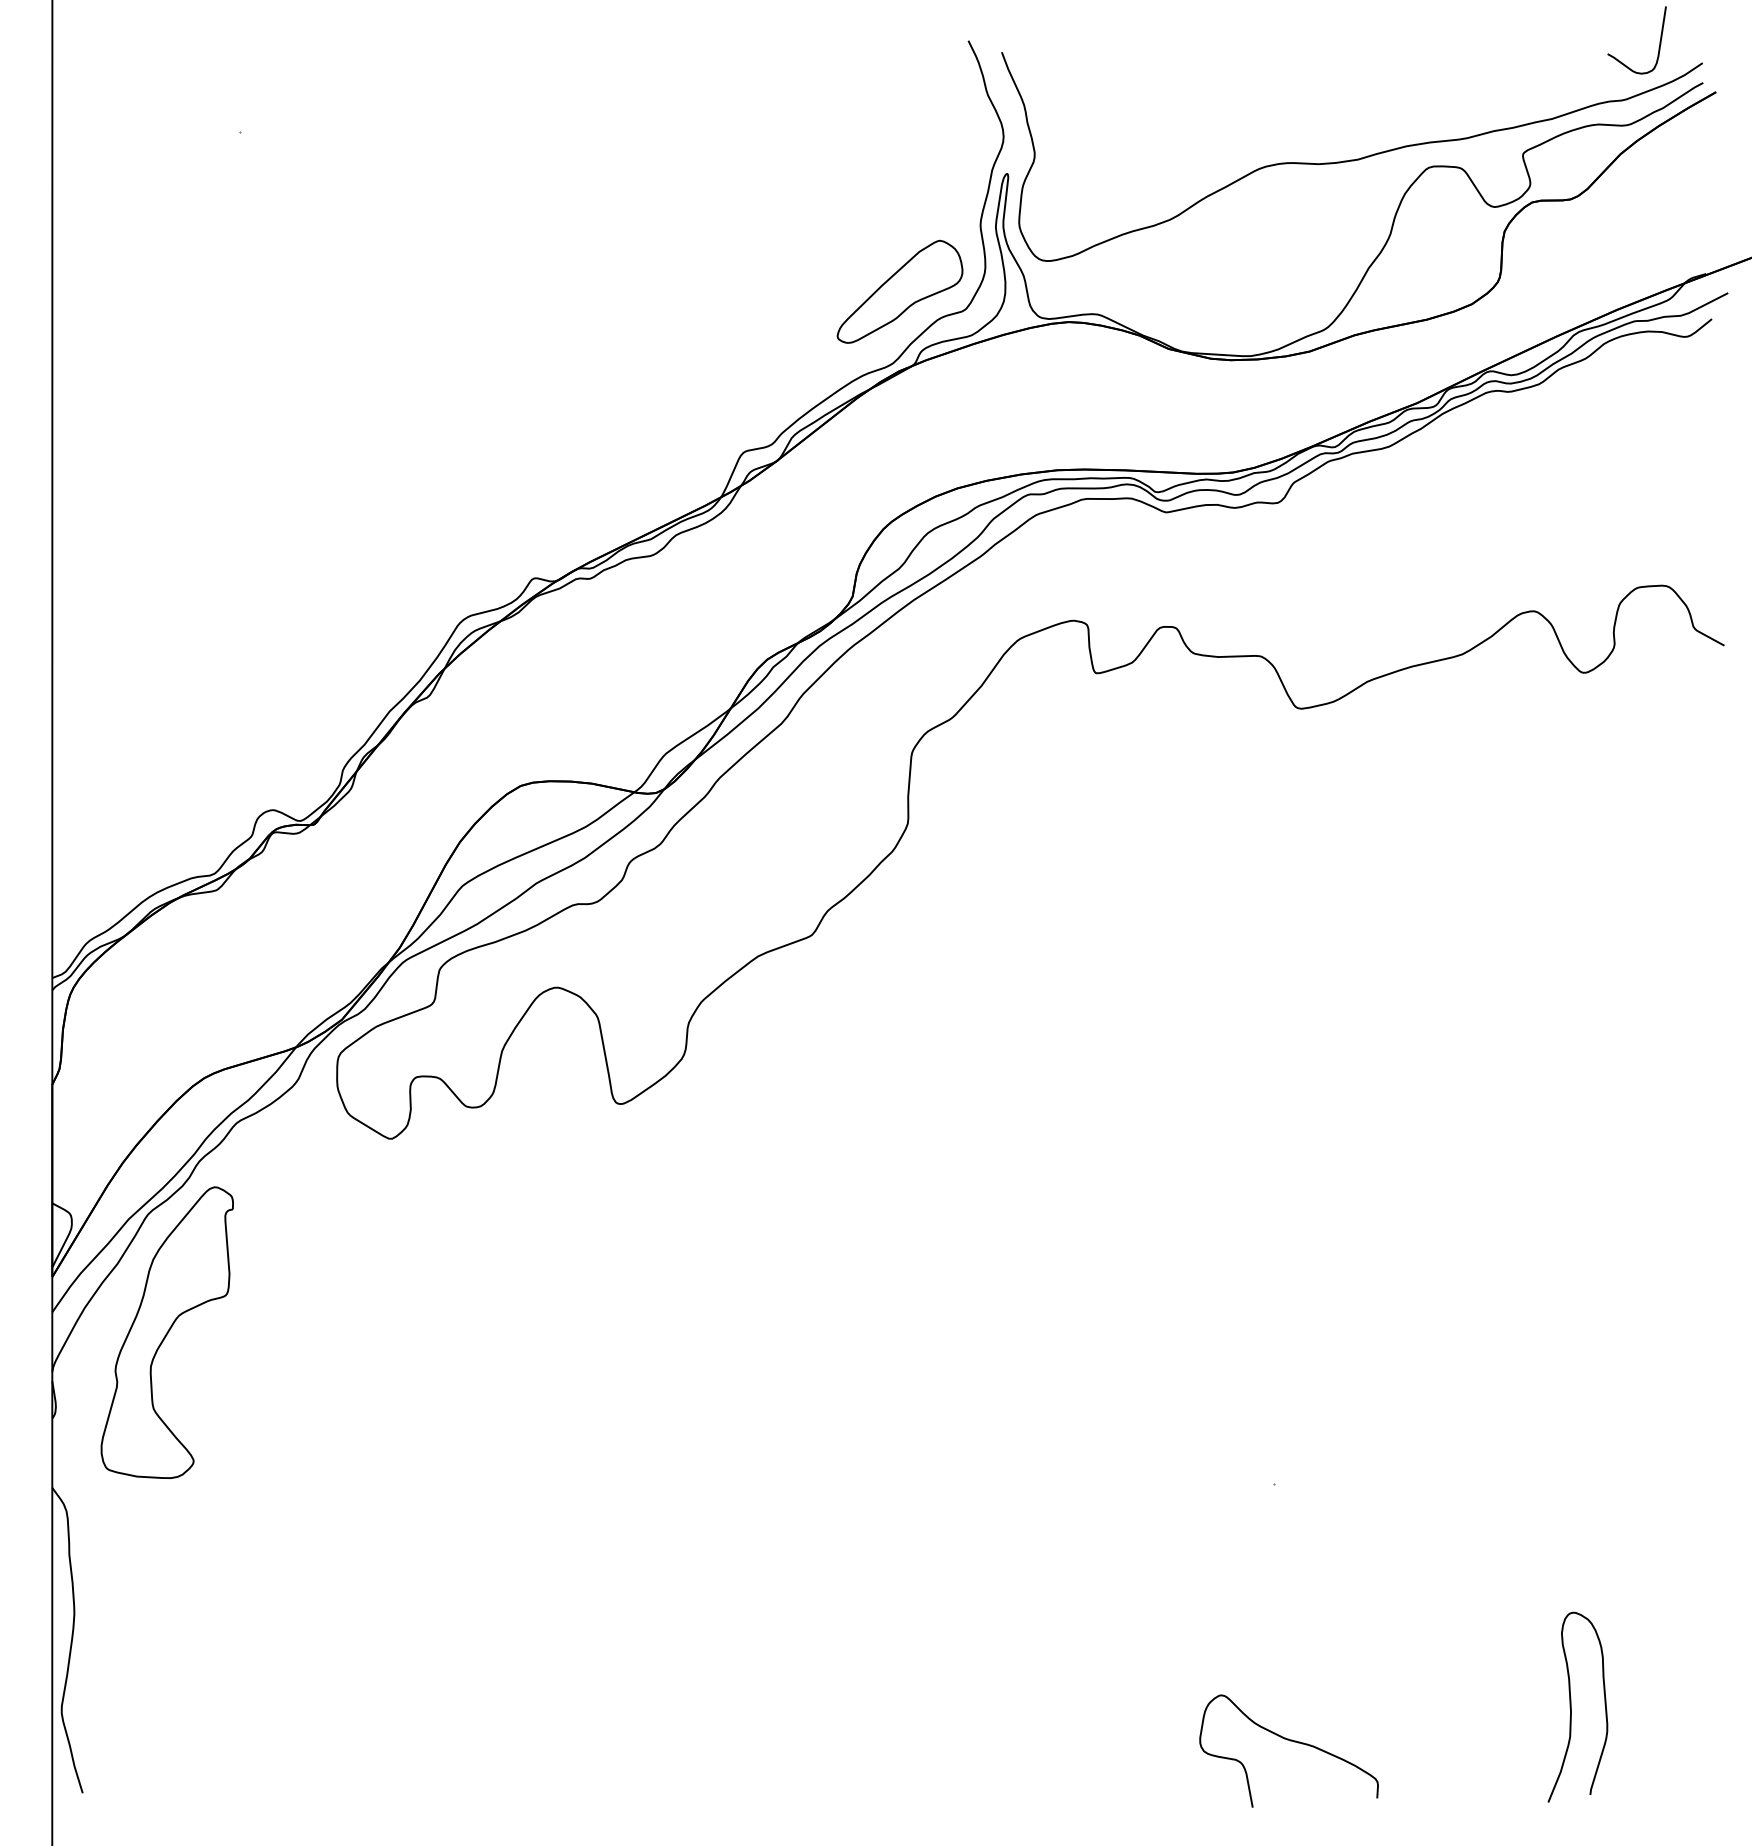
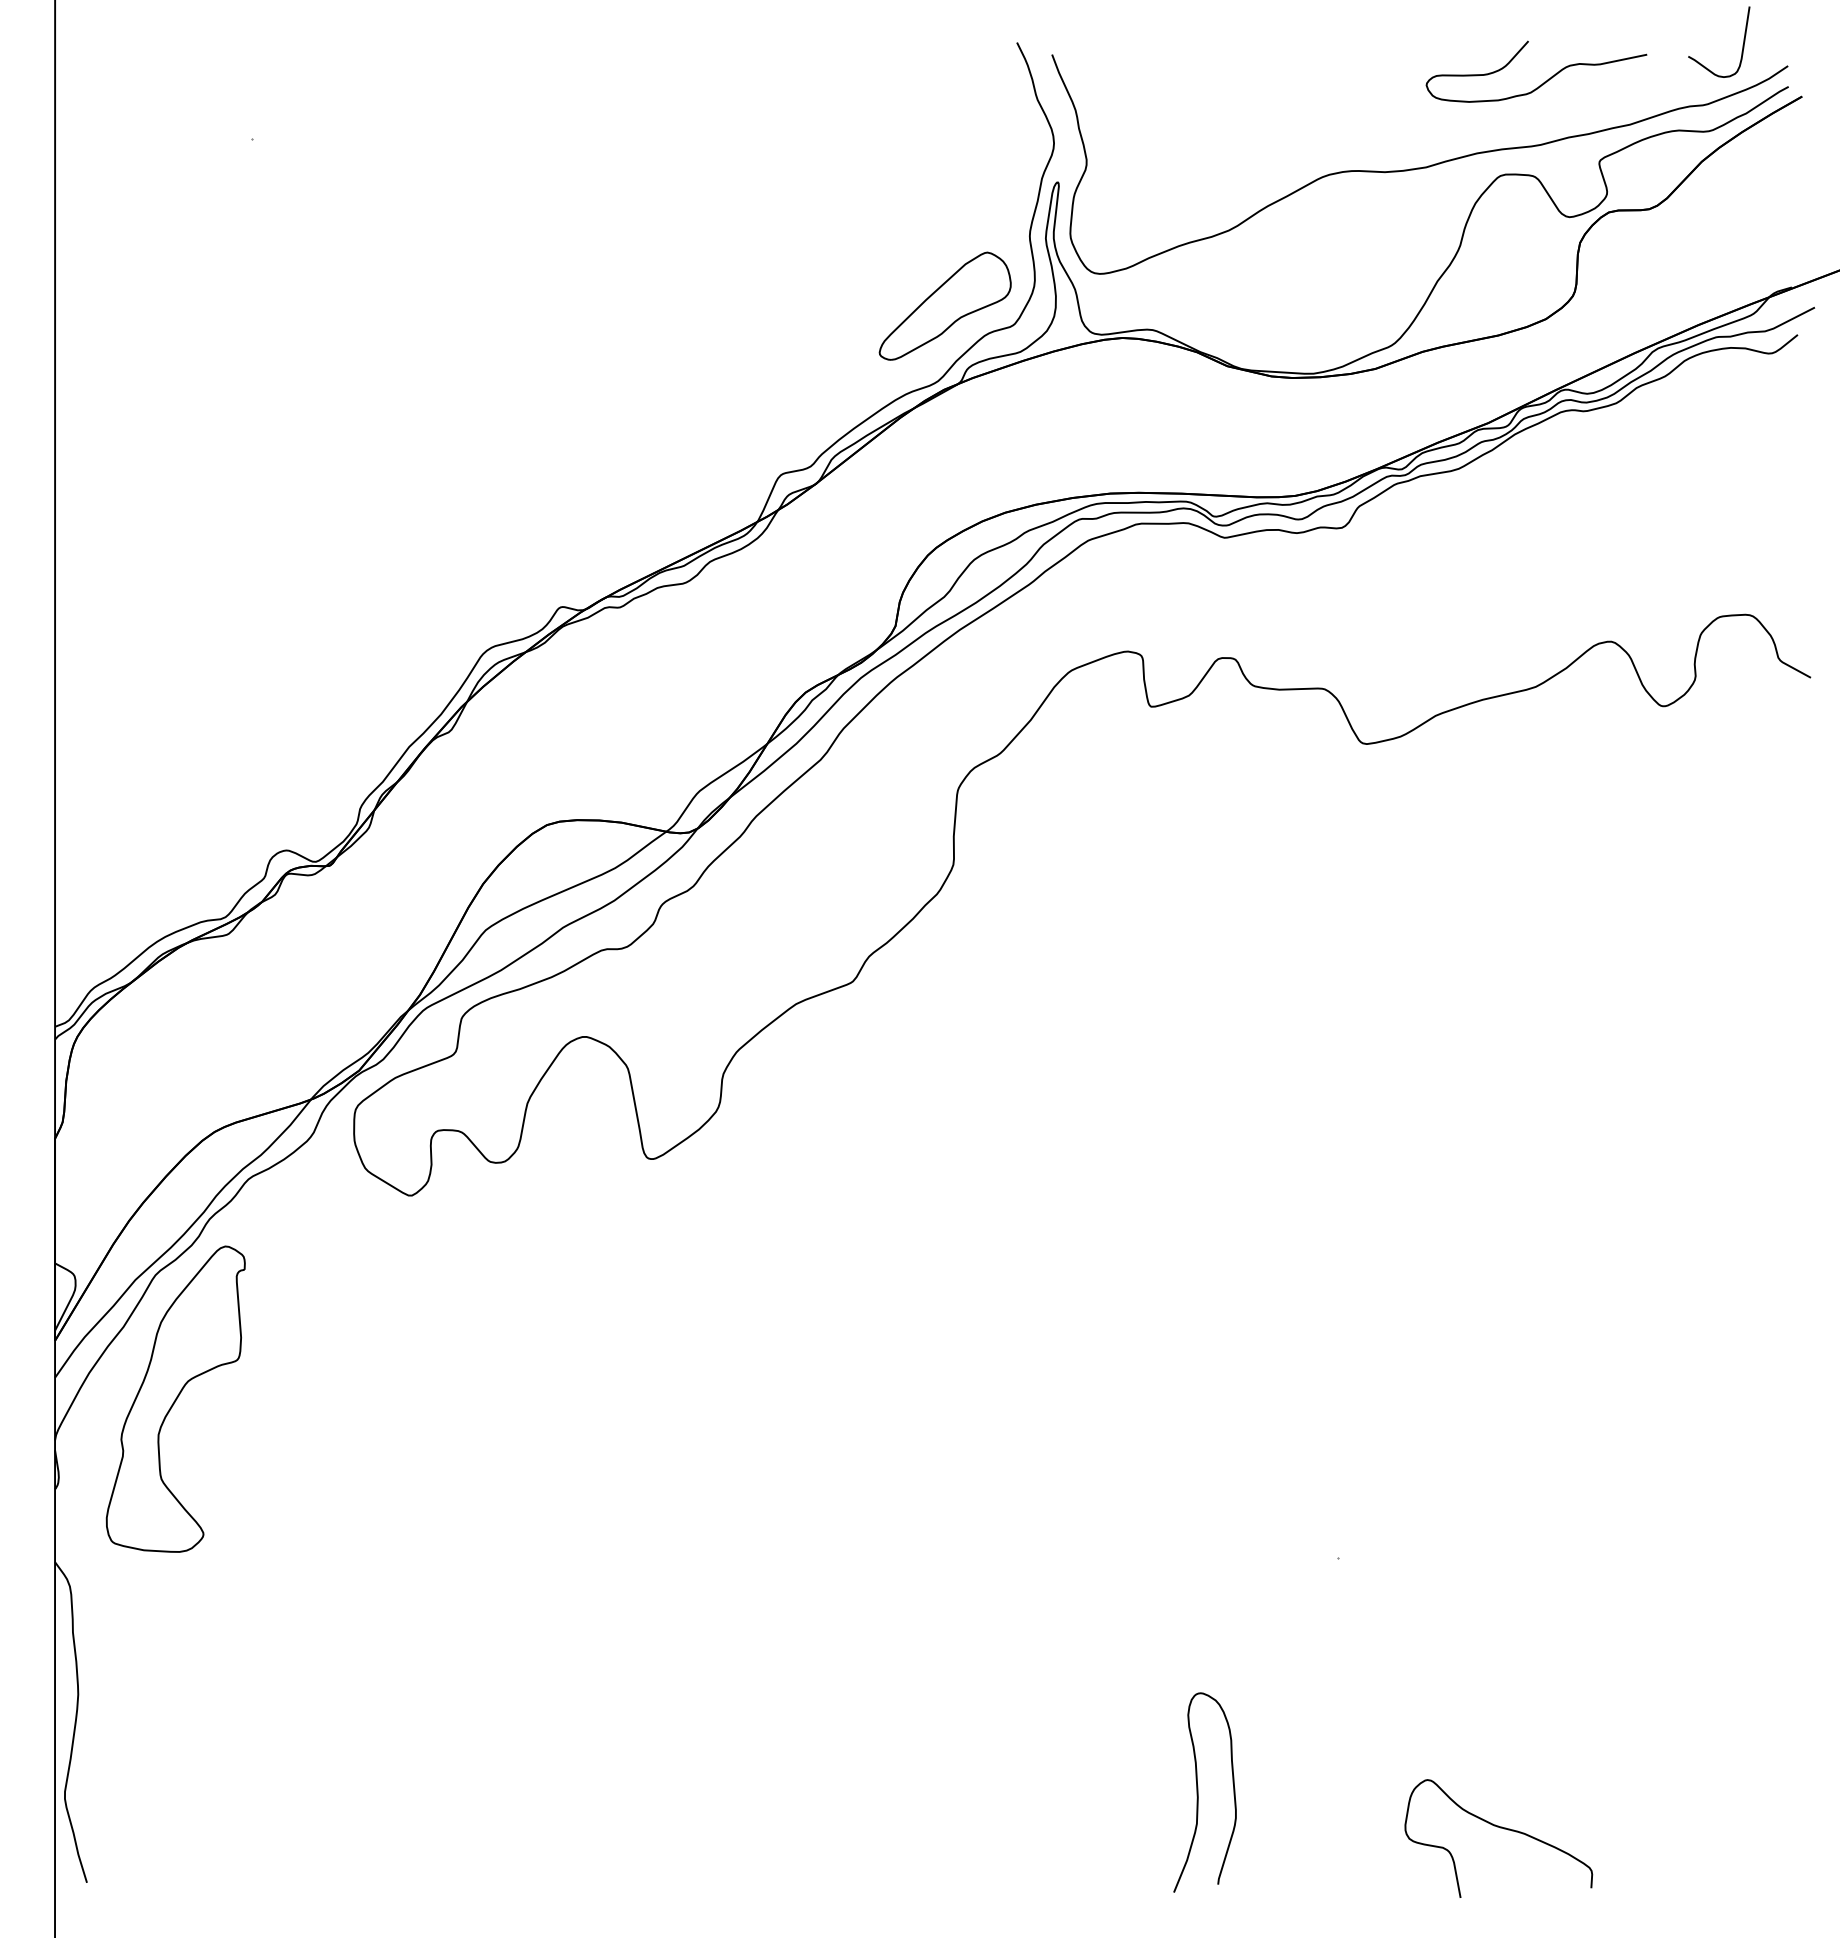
curve: (1470, 77) -> (1544, 81), added
curve: (1571, 1707) -> (1198, 1792), moved
curve: (1290, 1741) -> (1500, 1828), moved

